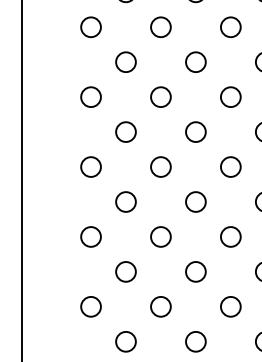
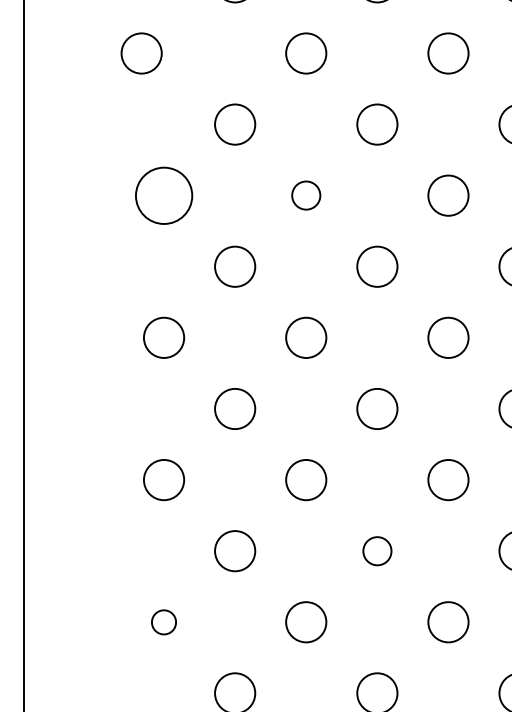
circle: (90, 26) -> (140, 51), moved
circle: (90, 96) -> (162, 194), size x1.4
circle: (160, 96) -> (305, 194), size x0.7
circle: (195, 271) -> (376, 550), size x0.7
circle: (90, 306) -> (162, 621), size x0.6

